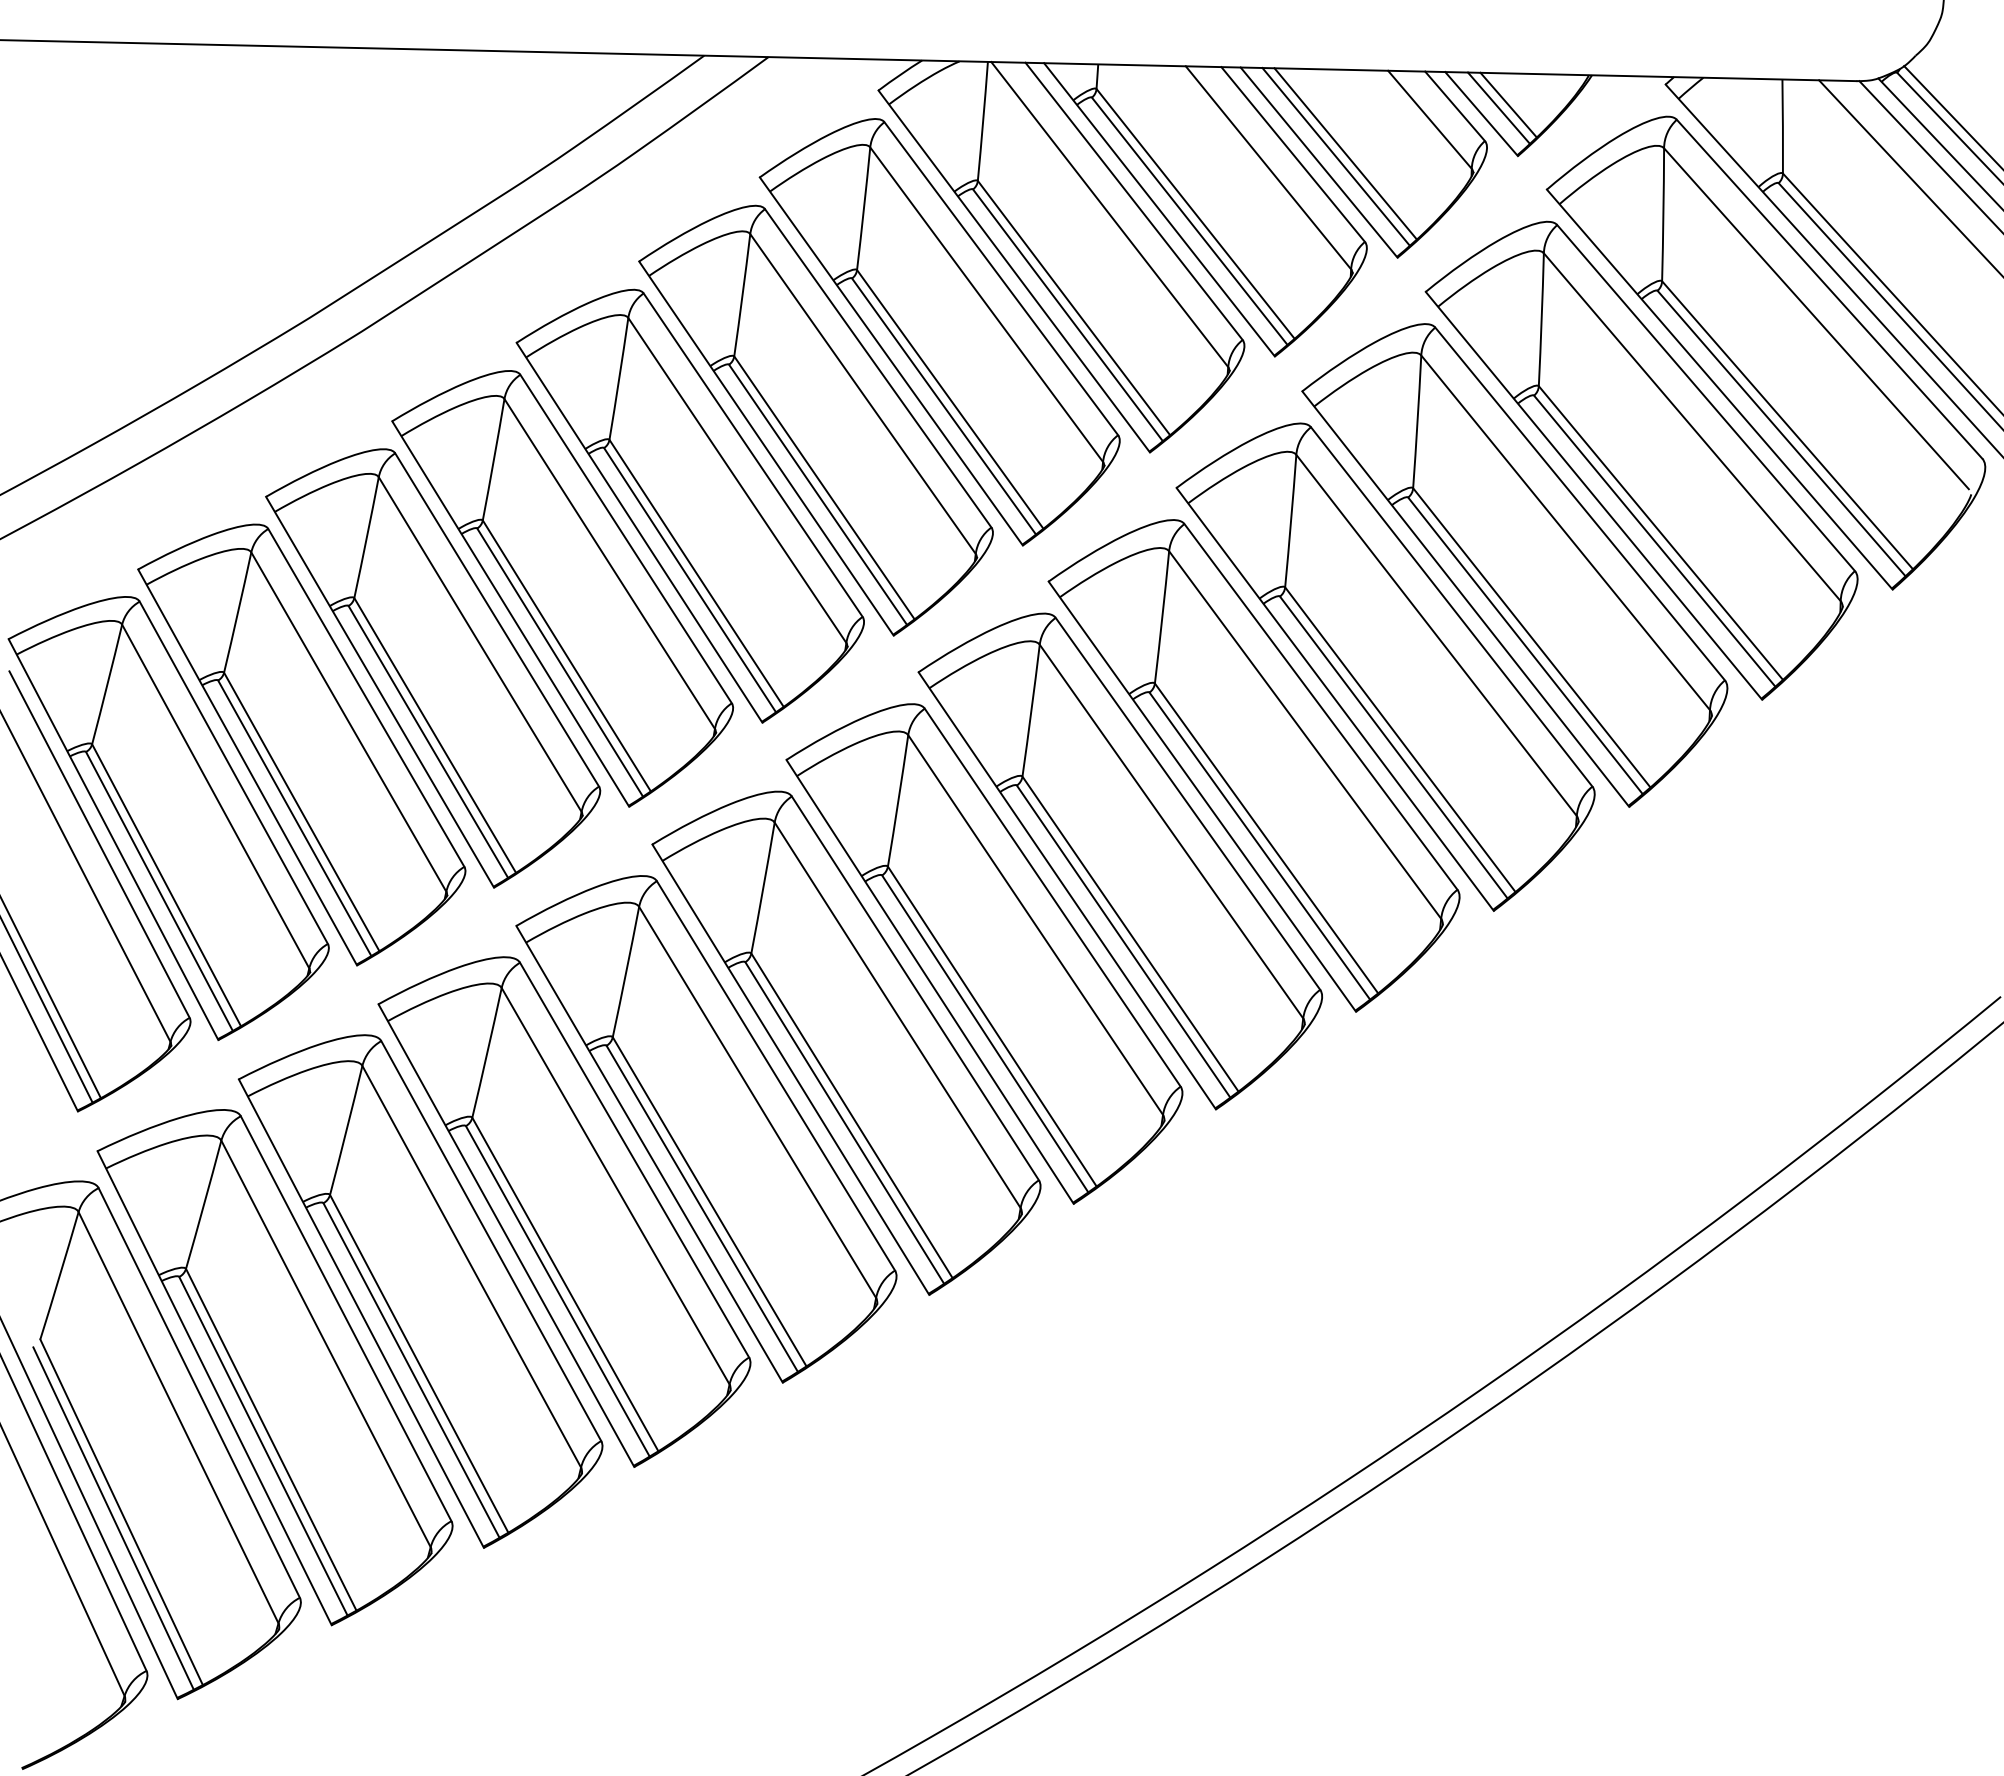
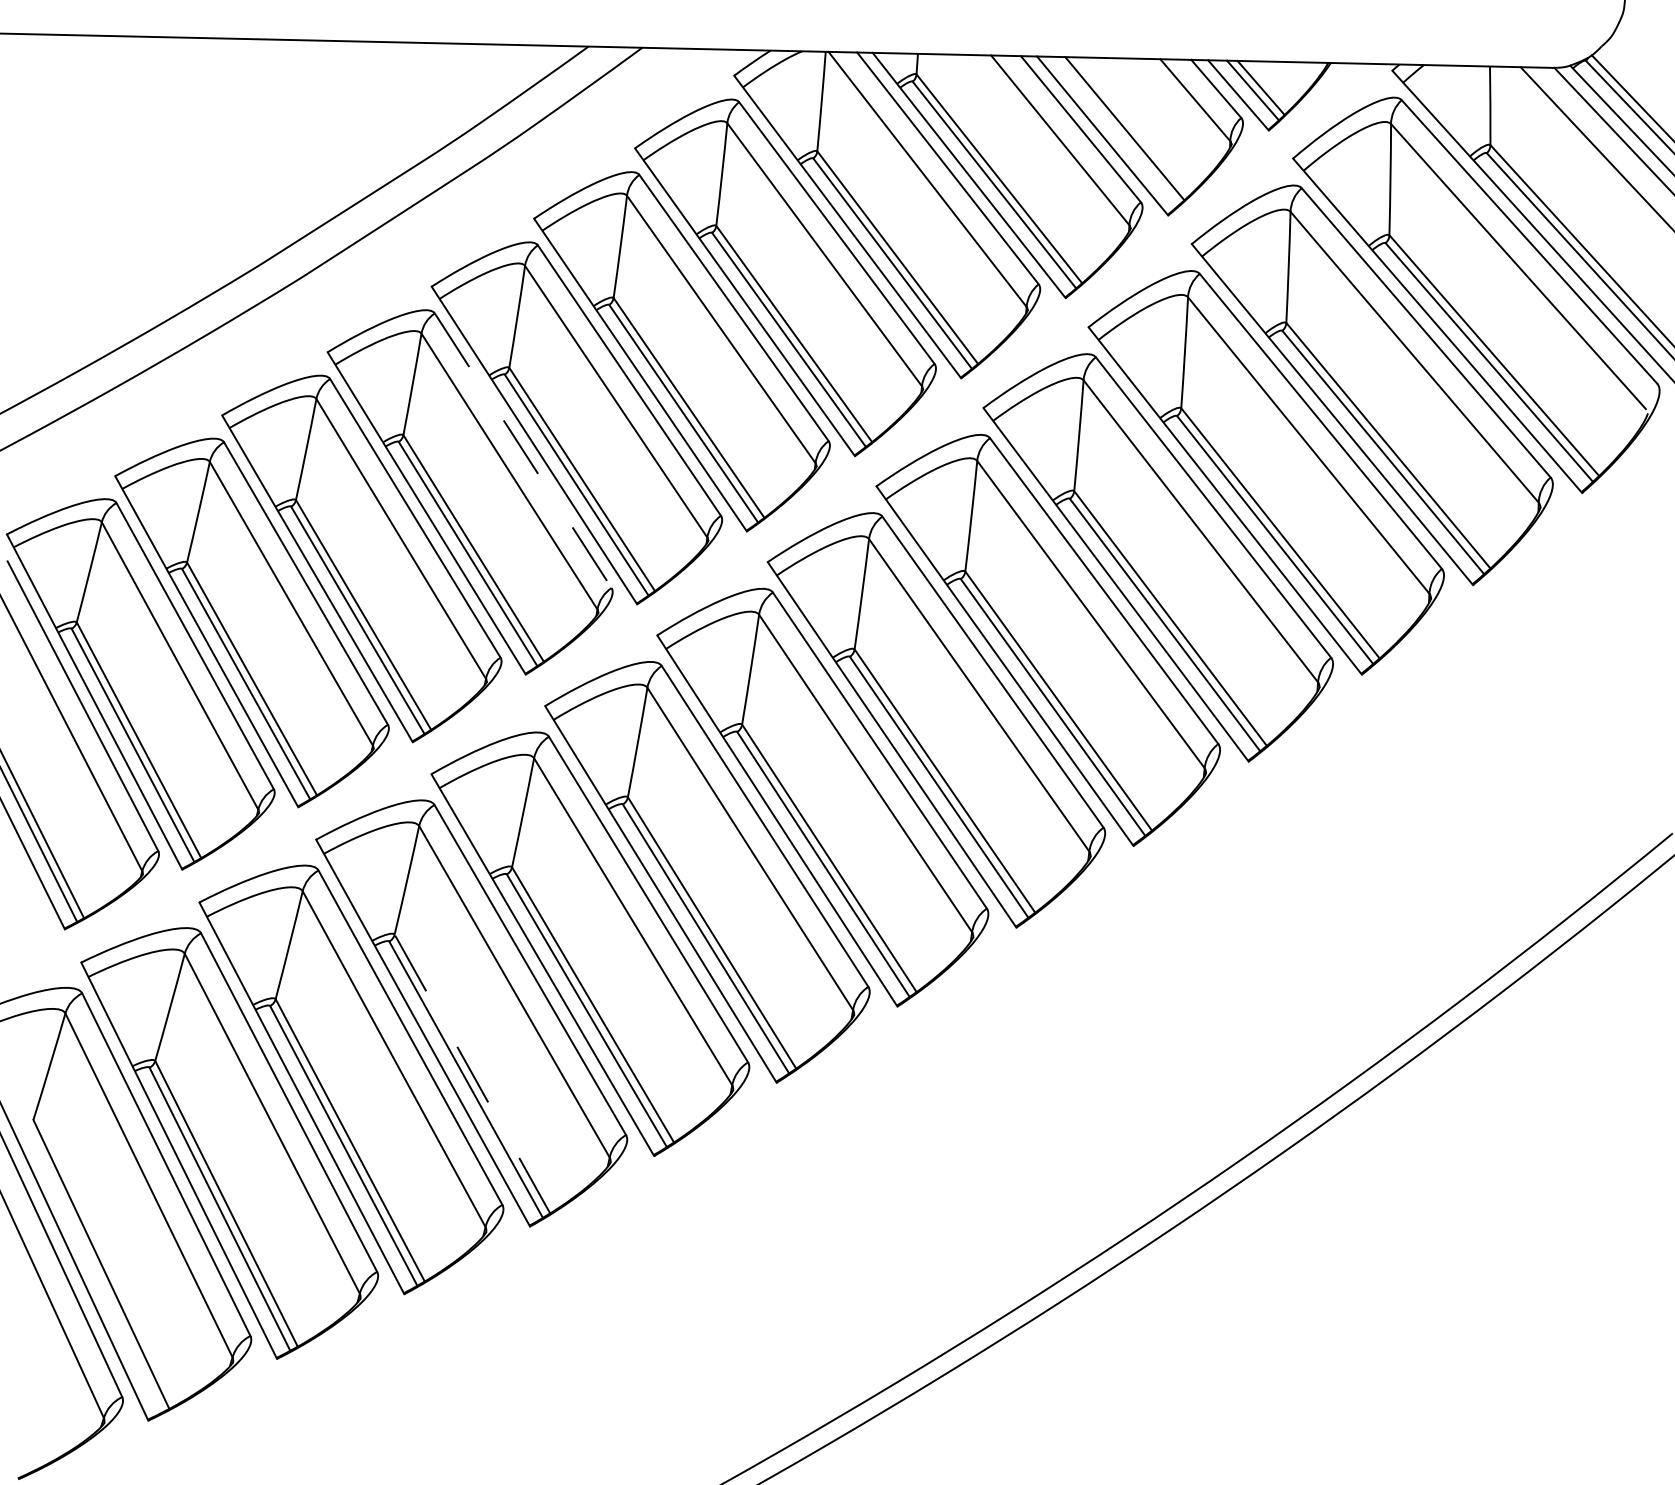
line: (1335, 156) -> (1116, 130), removed
line: (626, 539) -> (523, 451), solid -> dashed
line: (565, 1284) -> (472, 1074), solid -> dashed
line: (113, 1518) -> (94, 1269), removed

